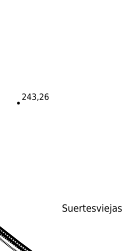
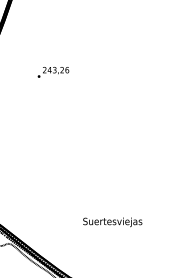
text: (32, 99) -> (53, 72), moved

